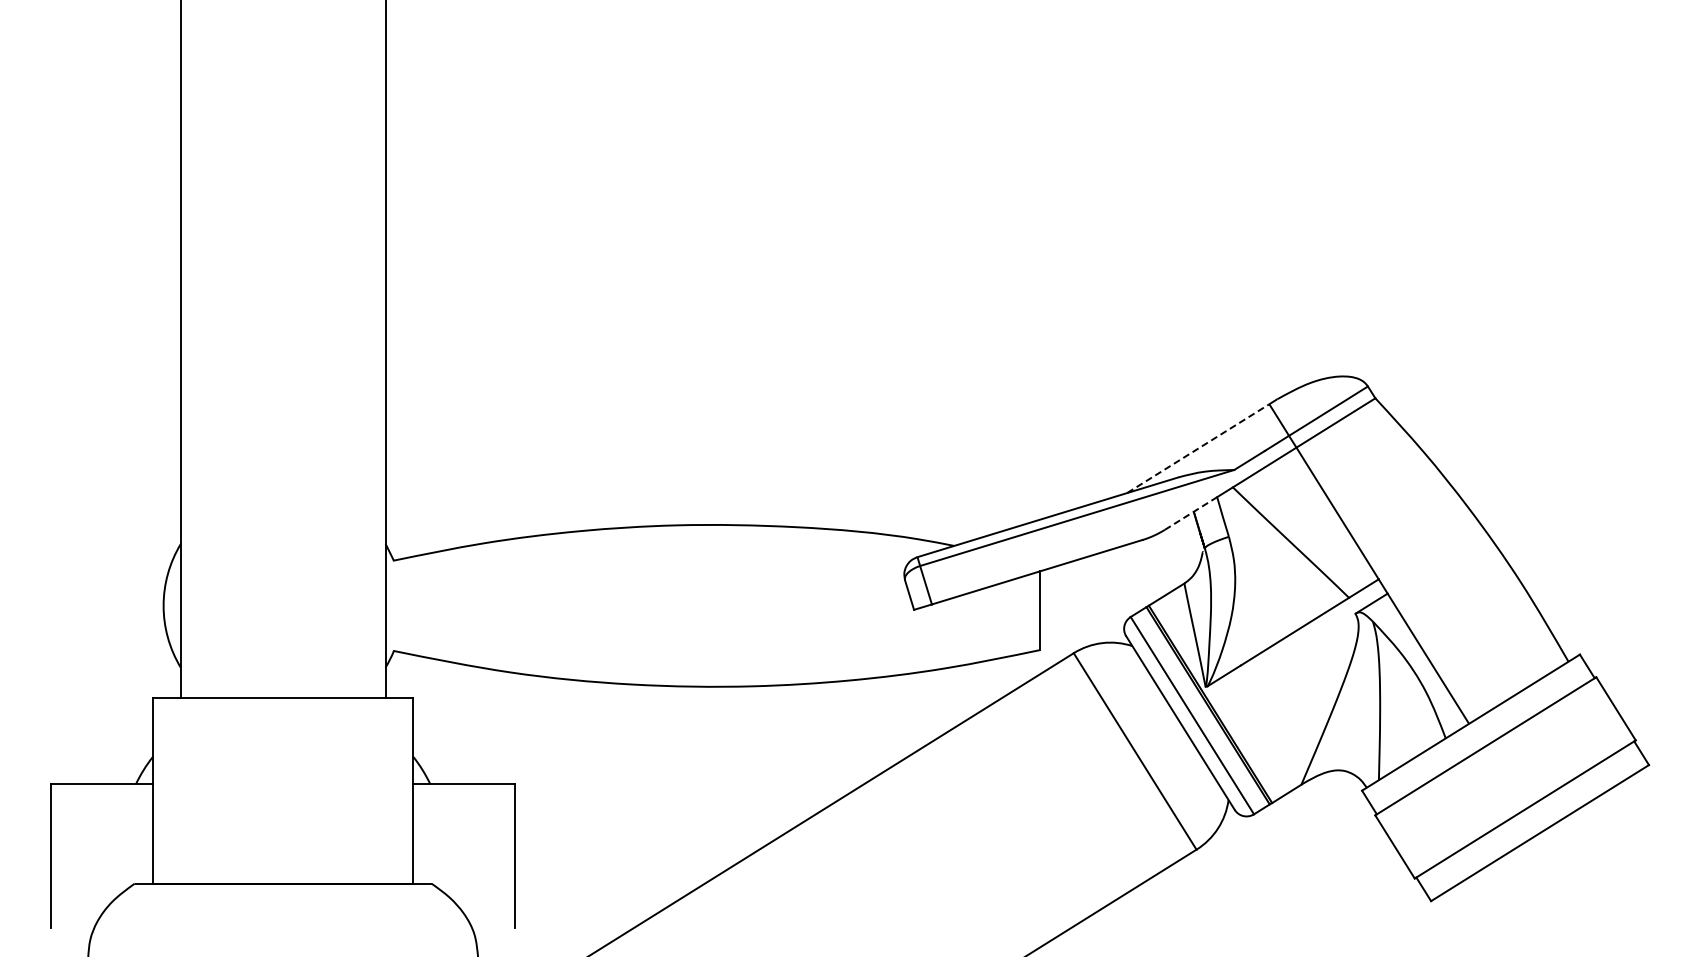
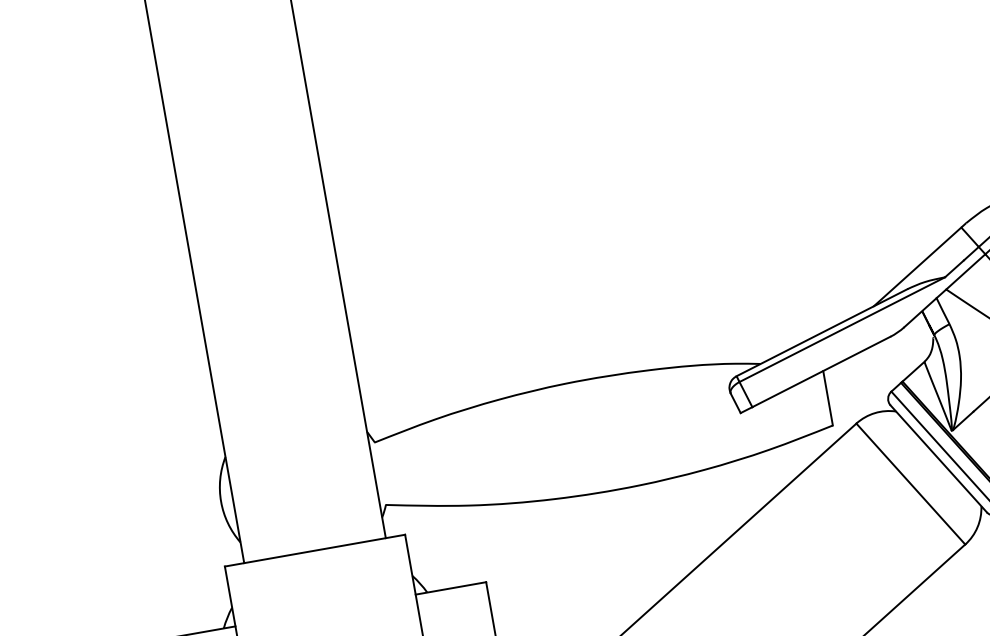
line: (1198, 448) -> (917, 266), dashed -> solid
line: (1190, 513) -> (920, 312), dashed -> solid

